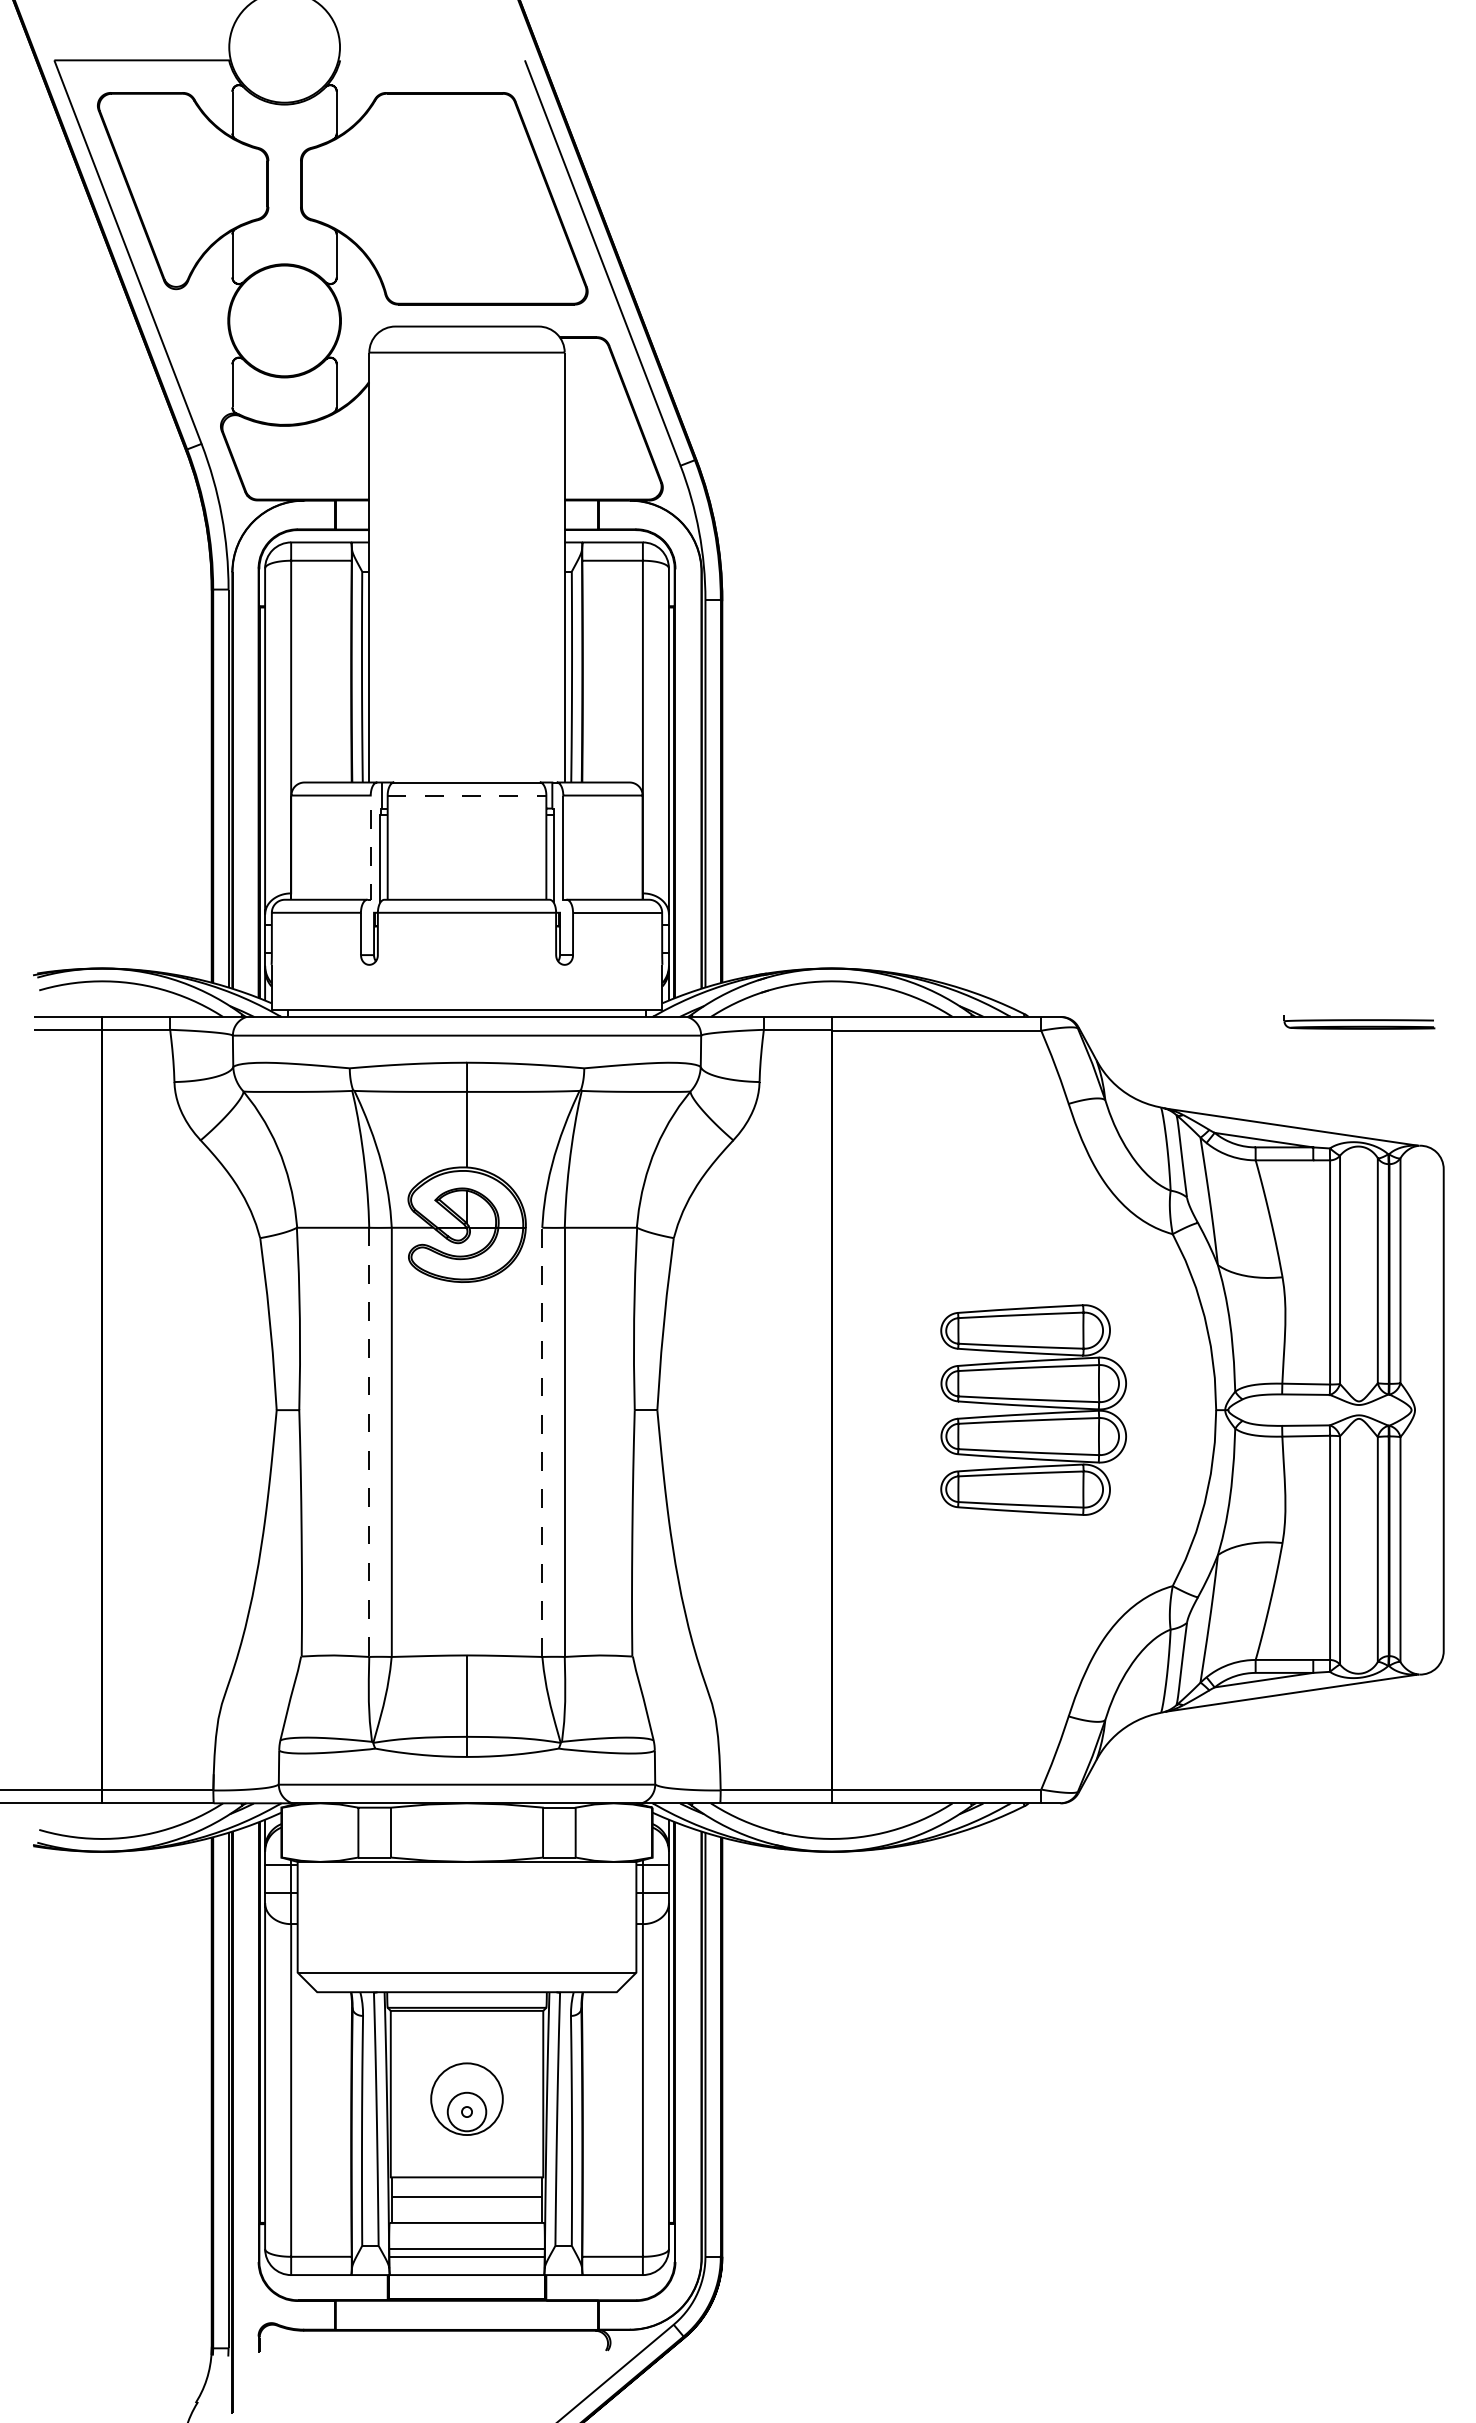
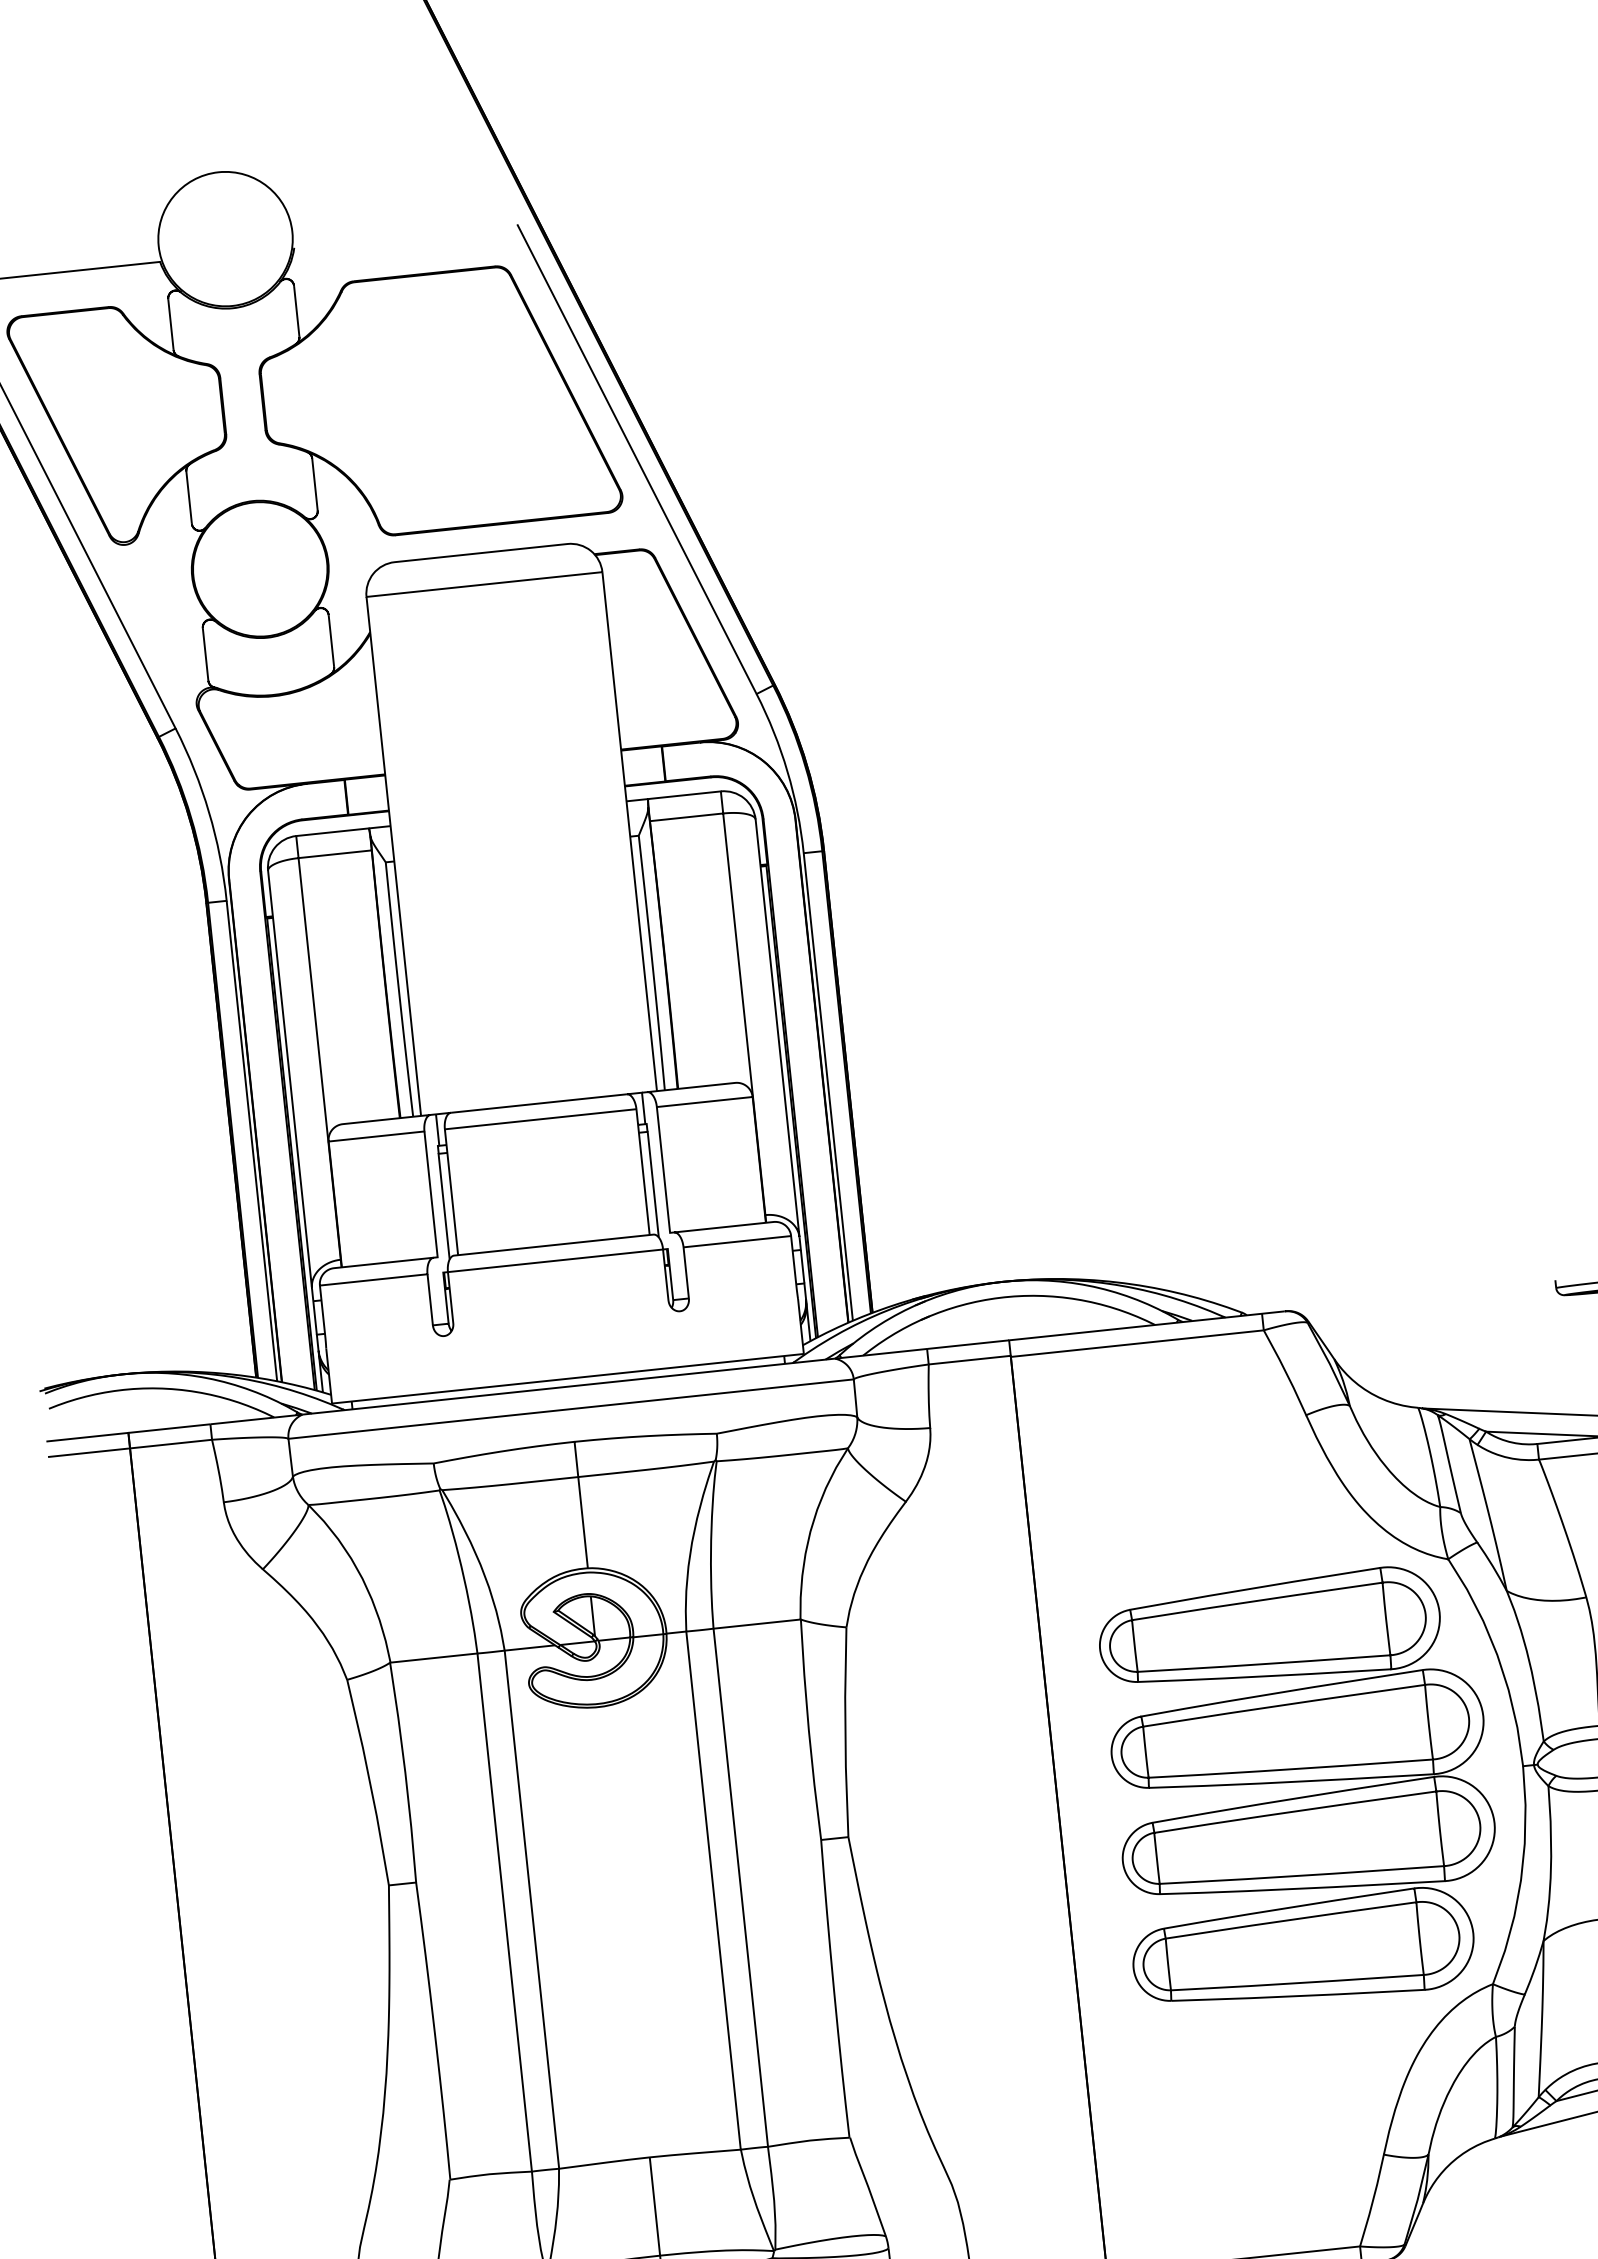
line: (467, 795) -> (541, 1119), dashed -> solid
line: (370, 850) -> (431, 1197), dashed -> solid
part: (1033, 1409) -> (1302, 1788), size x1.67
line: (542, 1433) -> (712, 1879), dashed -> solid
line: (369, 1442) -> (505, 1912), dashed -> solid

